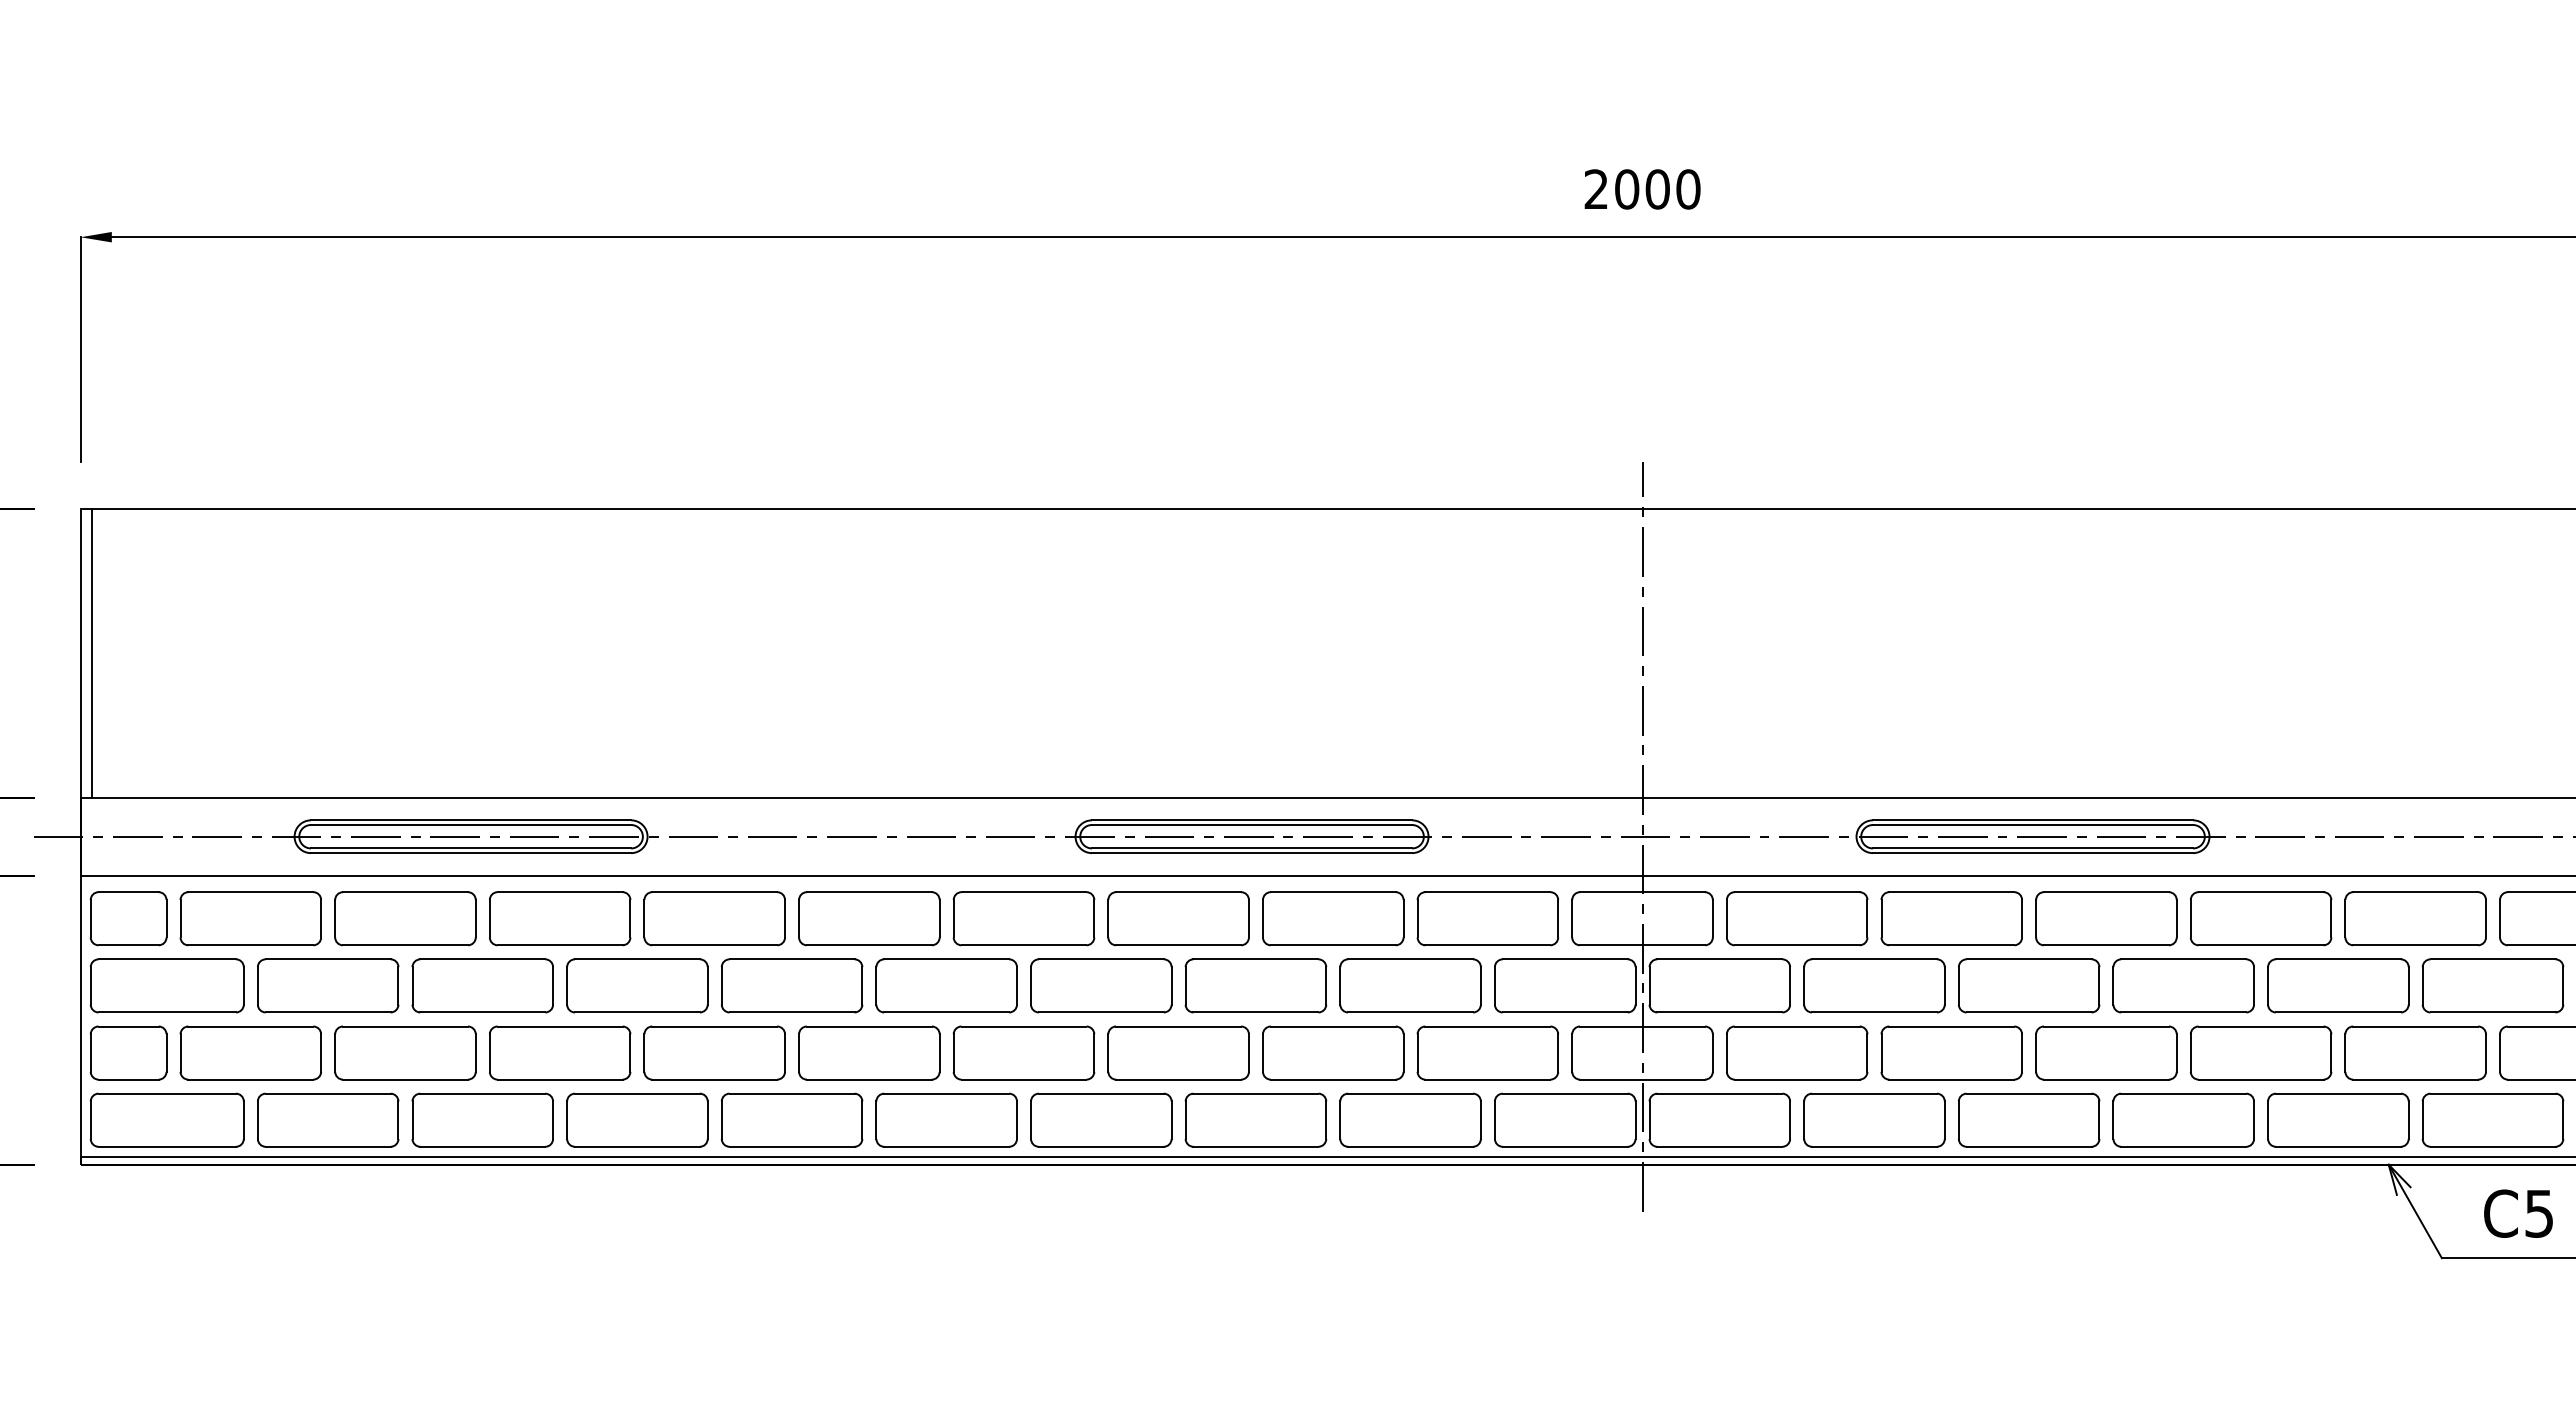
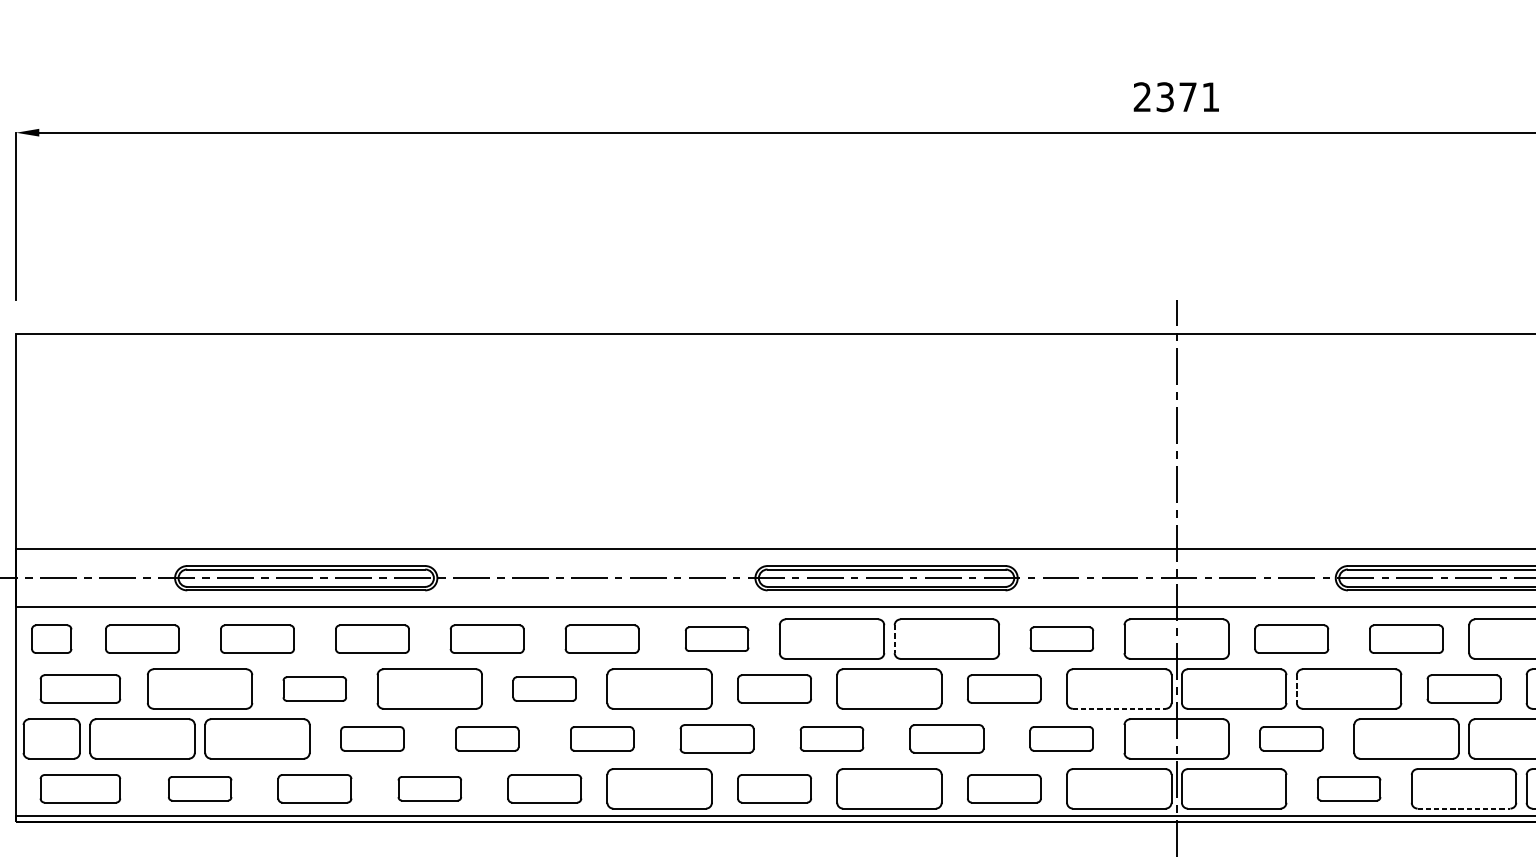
text: (1657, 189) -> (1187, 97), 2000 -> 2371
line: (91, 652) -> (24, 441), removed
part: (128, 918) -> (51, 638), size x0.7
part: (250, 918) -> (142, 638), size x0.7
part: (405, 918) -> (257, 638), size x0.7
part: (560, 918) -> (372, 638), size x0.7
part: (714, 918) -> (487, 638), size x0.7
part: (869, 918) -> (602, 638), size x0.7
part: (1023, 918) -> (716, 638), size x0.6
line: (1262, 918) -> (894, 638), solid -> dashed
part: (1487, 918) -> (1061, 638), size x0.6
part: (1797, 918) -> (1291, 638), size x0.7
part: (1951, 918) -> (1406, 638), size x0.7
part: (166, 985) -> (79, 688), size x0.7
part: (482, 985) -> (314, 688), size x0.6
part: (791, 985) -> (544, 688), size x0.6
part: (1101, 985) -> (774, 688), size x0.7
part: (1410, 985) -> (1004, 688), size x0.7
line: (1804, 985) -> (1297, 688), solid -> dashed
part: (2029, 985) -> (1464, 688), size x0.7
line: (1565, 1012) -> (1119, 708), solid -> dashed
part: (560, 1052) -> (372, 738), size x0.6
part: (714, 1052) -> (487, 738), size x0.6
part: (869, 1052) -> (602, 738), size x0.6
part: (1023, 1052) -> (716, 738), size x0.7
part: (1178, 1052) -> (831, 738), size x0.6
part: (1333, 1052) -> (947, 738), size x0.7
part: (1487, 1052) -> (1061, 738), size x0.6
part: (1797, 1052) -> (1291, 738), size x0.6
part: (166, 1119) -> (79, 788), size x0.7
part: (328, 1119) -> (200, 788), size x0.6
part: (482, 1119) -> (314, 788), size x0.7
part: (637, 1119) -> (429, 788), size x0.6
part: (791, 1119) -> (544, 788), size x0.7
part: (1101, 1119) -> (774, 788), size x0.7
part: (1410, 1119) -> (1004, 788), size x0.7
part: (1874, 1119) -> (1349, 788), size x0.6
line: (2029, 1146) -> (1464, 808), solid -> dashed

